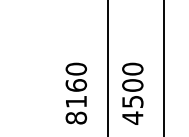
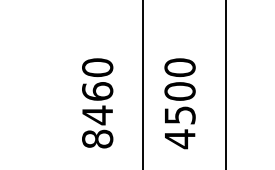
text: (76, 101) -> (97, 114), 8160 -> 8460

